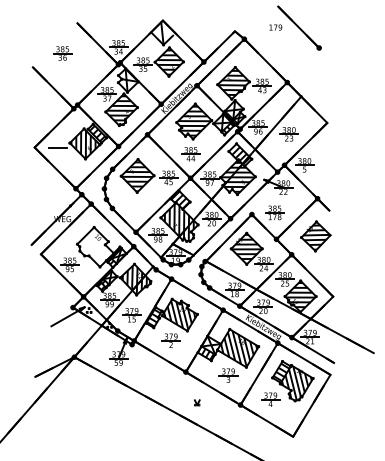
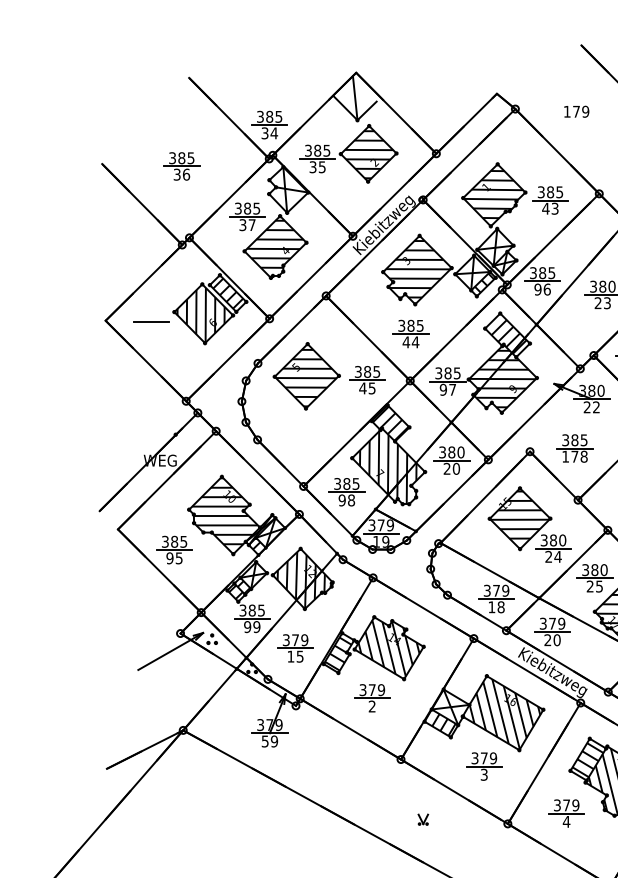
text: (275, 27) -> (576, 111), moved
part: (62, 53) -> (181, 166), moved
hatch: (95, 247) -> (224, 516), added

